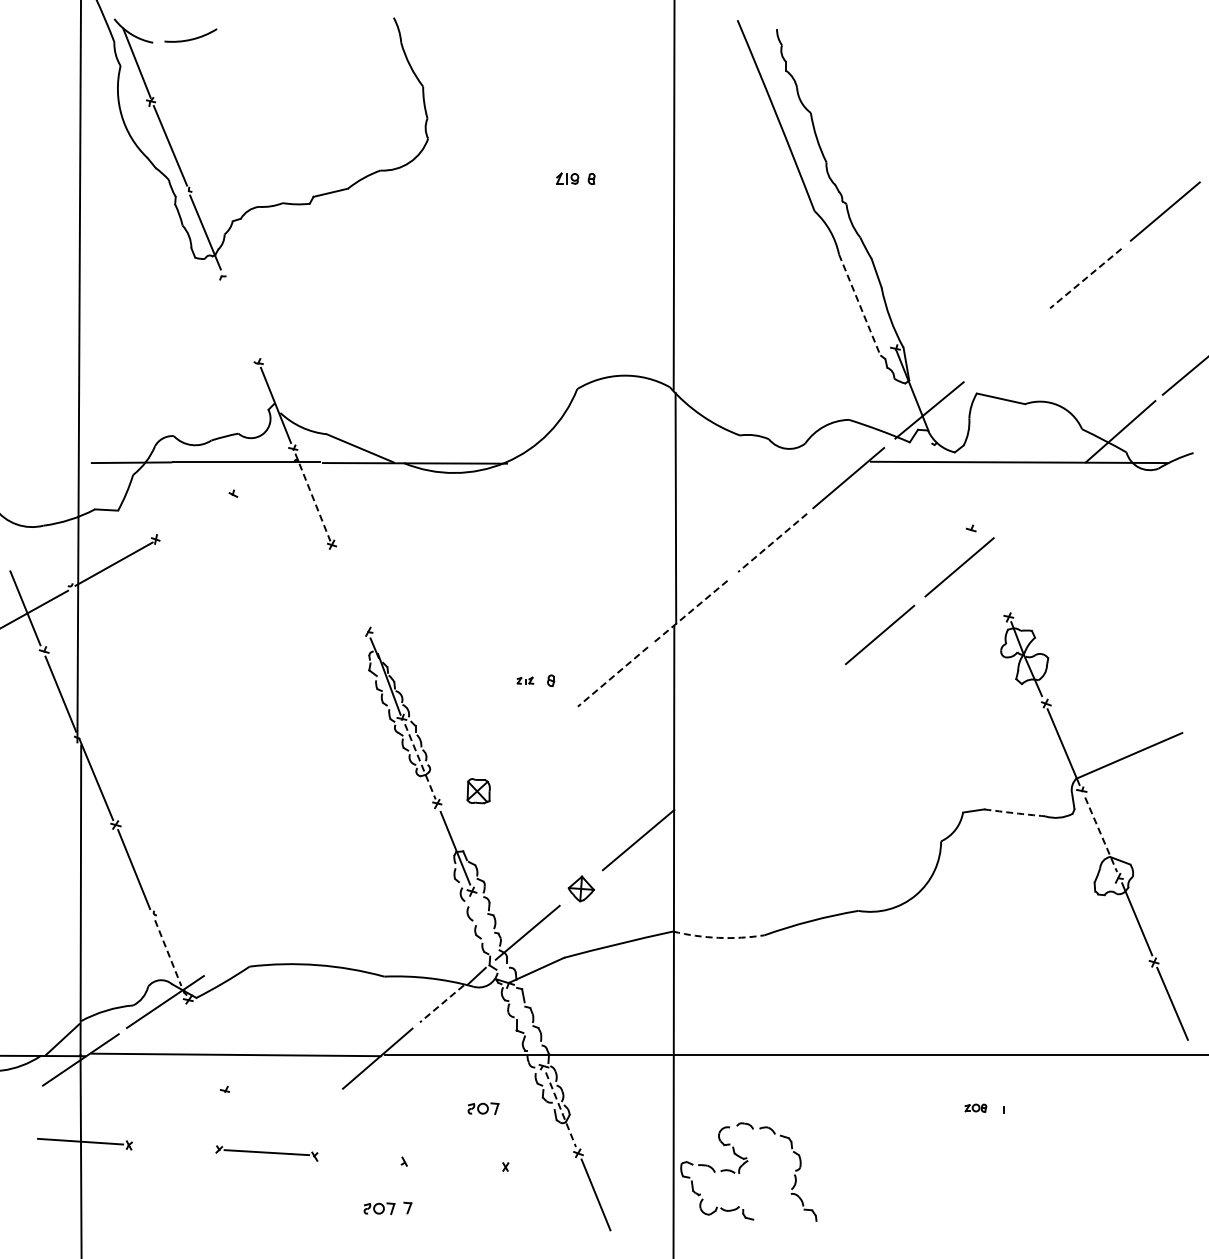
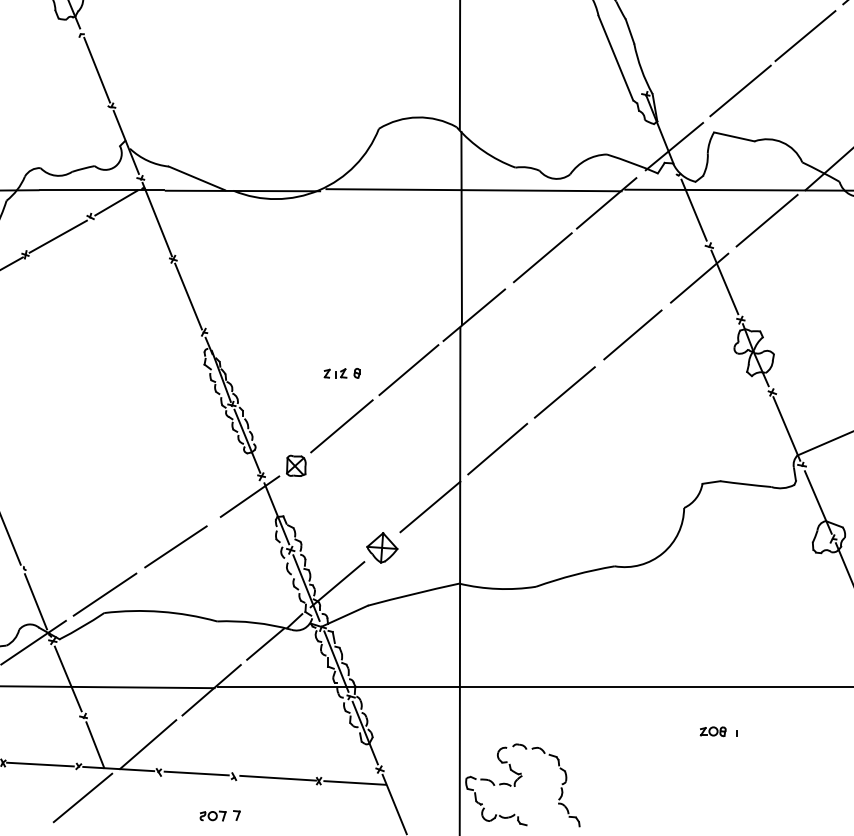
line: (1085, 278) -> (805, 35), dashed -> solid
line: (859, 305) -> (615, 58), dashed -> solid
line: (240, 318) -> (96, 69), added
line: (1008, 343) -> (740, 90), added
line: (690, 462) -> (473, 190), added
line: (264, 477) -> (116, 202), added
line: (953, 485) -> (694, 209), added
line: (313, 497) -> (157, 219), dashed -> solid
line: (1039, 498) -> (766, 220), added
line: (194, 517) -> (57, 236), added
line: (772, 543) -> (542, 258), dashed -> solid
line: (989, 572) -> (724, 282), added
line: (350, 589) -> (188, 296), added
line: (690, 611) -> (473, 315), dashed -> solid
line: (612, 676) -> (408, 369), dashed -> solid
part: (525, 680) -> (335, 373), size x1.67
line: (798, 703) -> (564, 392), added
line: (532, 743) -> (341, 425), added
line: (420, 761) -> (247, 441), dashed -> solid
line: (718, 771) -> (497, 449), added
arc: (1014, 813) -> (745, 484), dashed -> solid
line: (423, 827) -> (250, 496), added
line: (1101, 834) -> (818, 502), dashed -> solid
line: (334, 887) -> (175, 546), added
part: (581, 888) -> (382, 547), size x1.43
line: (490, 936) -> (306, 587), added
arc: (718, 937) -> (497, 588), dashed -> solid
line: (250, 944) -> (104, 594), added
line: (168, 953) -> (36, 602), dashed -> solid
line: (441, 1003) -> (265, 643), dashed -> solid
line: (526, 1024) -> (336, 661), added
line: (206, 1044) -> (68, 678), added
part: (483, 1108) -> (300, 732), removed
part: (975, 1108) -> (712, 732), size x1.43
line: (561, 1110) -> (365, 733), dashed -> solid
line: (238, 1123) -> (94, 744), added
line: (301, 1123) -> (147, 744), added
line: (173, 1147) -> (40, 764), added
line: (359, 1157) -> (196, 773), added
line: (456, 1163) -> (277, 778), added
line: (548, 1169) -> (354, 783), added
line: (224, 1186) -> (83, 797), added

